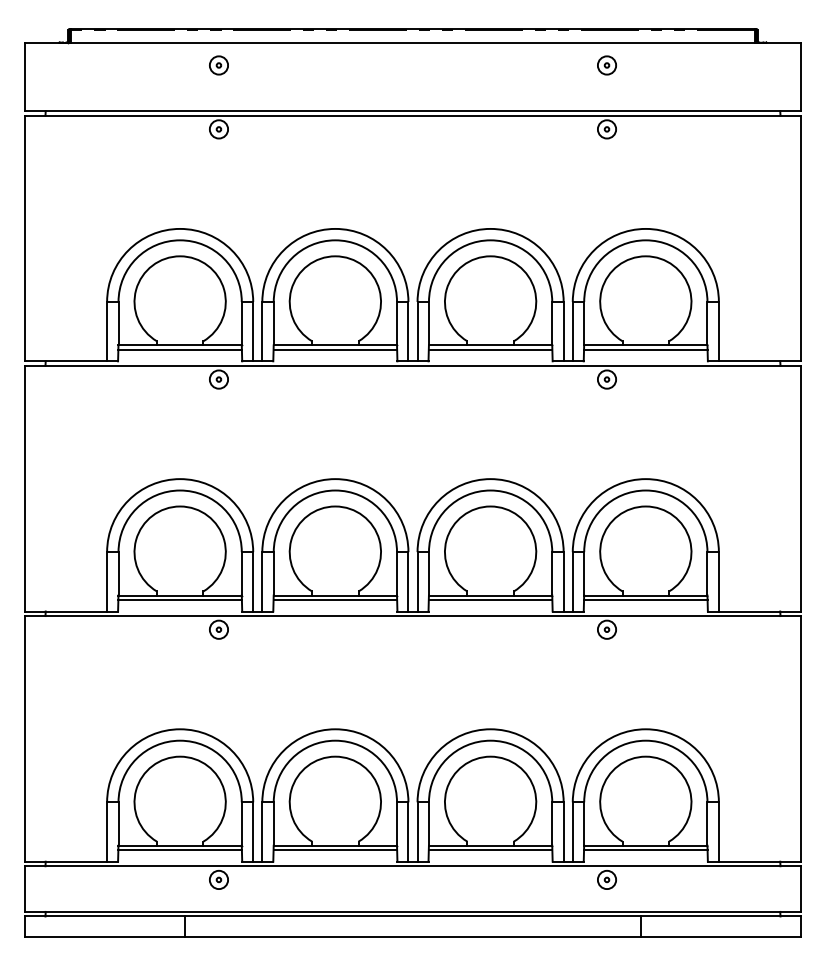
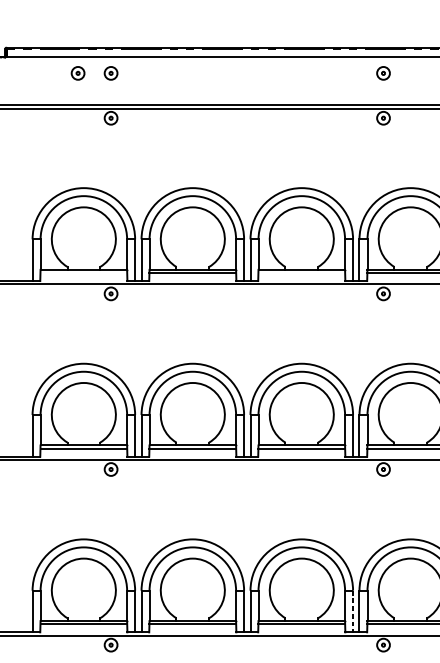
part: (171, 65) -> (77, 73), added
line: (179, 349) -> (83, 272), removed
line: (490, 349) -> (301, 272), removed
line: (563, 832) -> (352, 611), solid -> dashed

